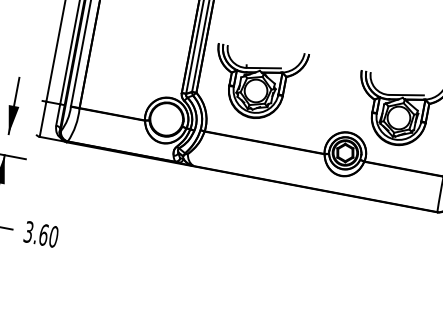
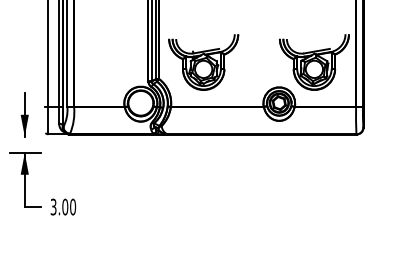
text: (44, 234) -> (65, 206), 3.60 -> 3.00

